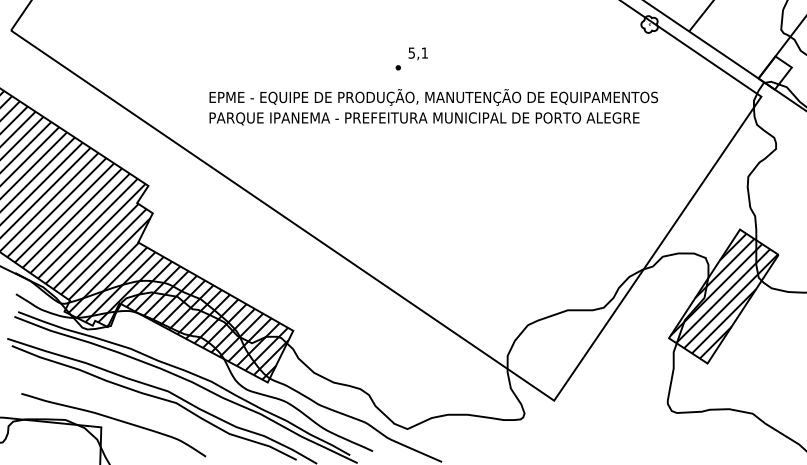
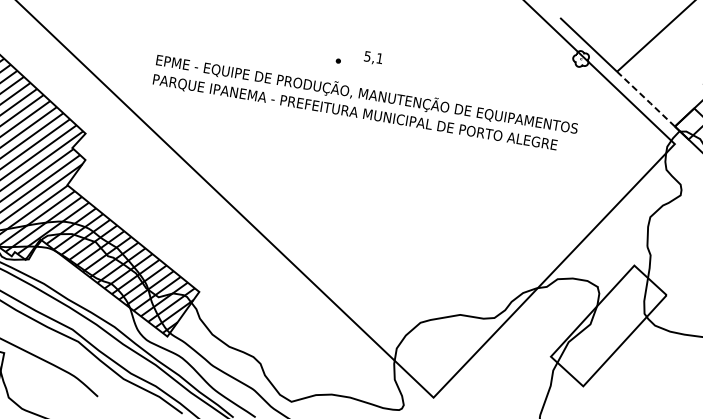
text: (417, 53) -> (372, 57), moved
line: (724, 55) -> (646, 99), solid -> dashed
hatch: (723, 295) -> (608, 324), removed

